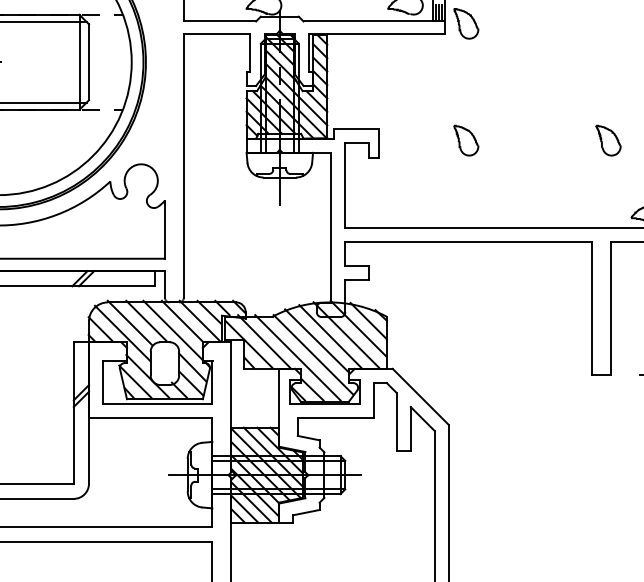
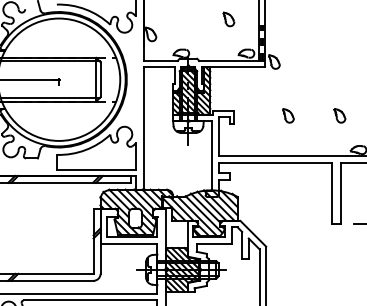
part: (466, 139) -> (288, 115), moved

